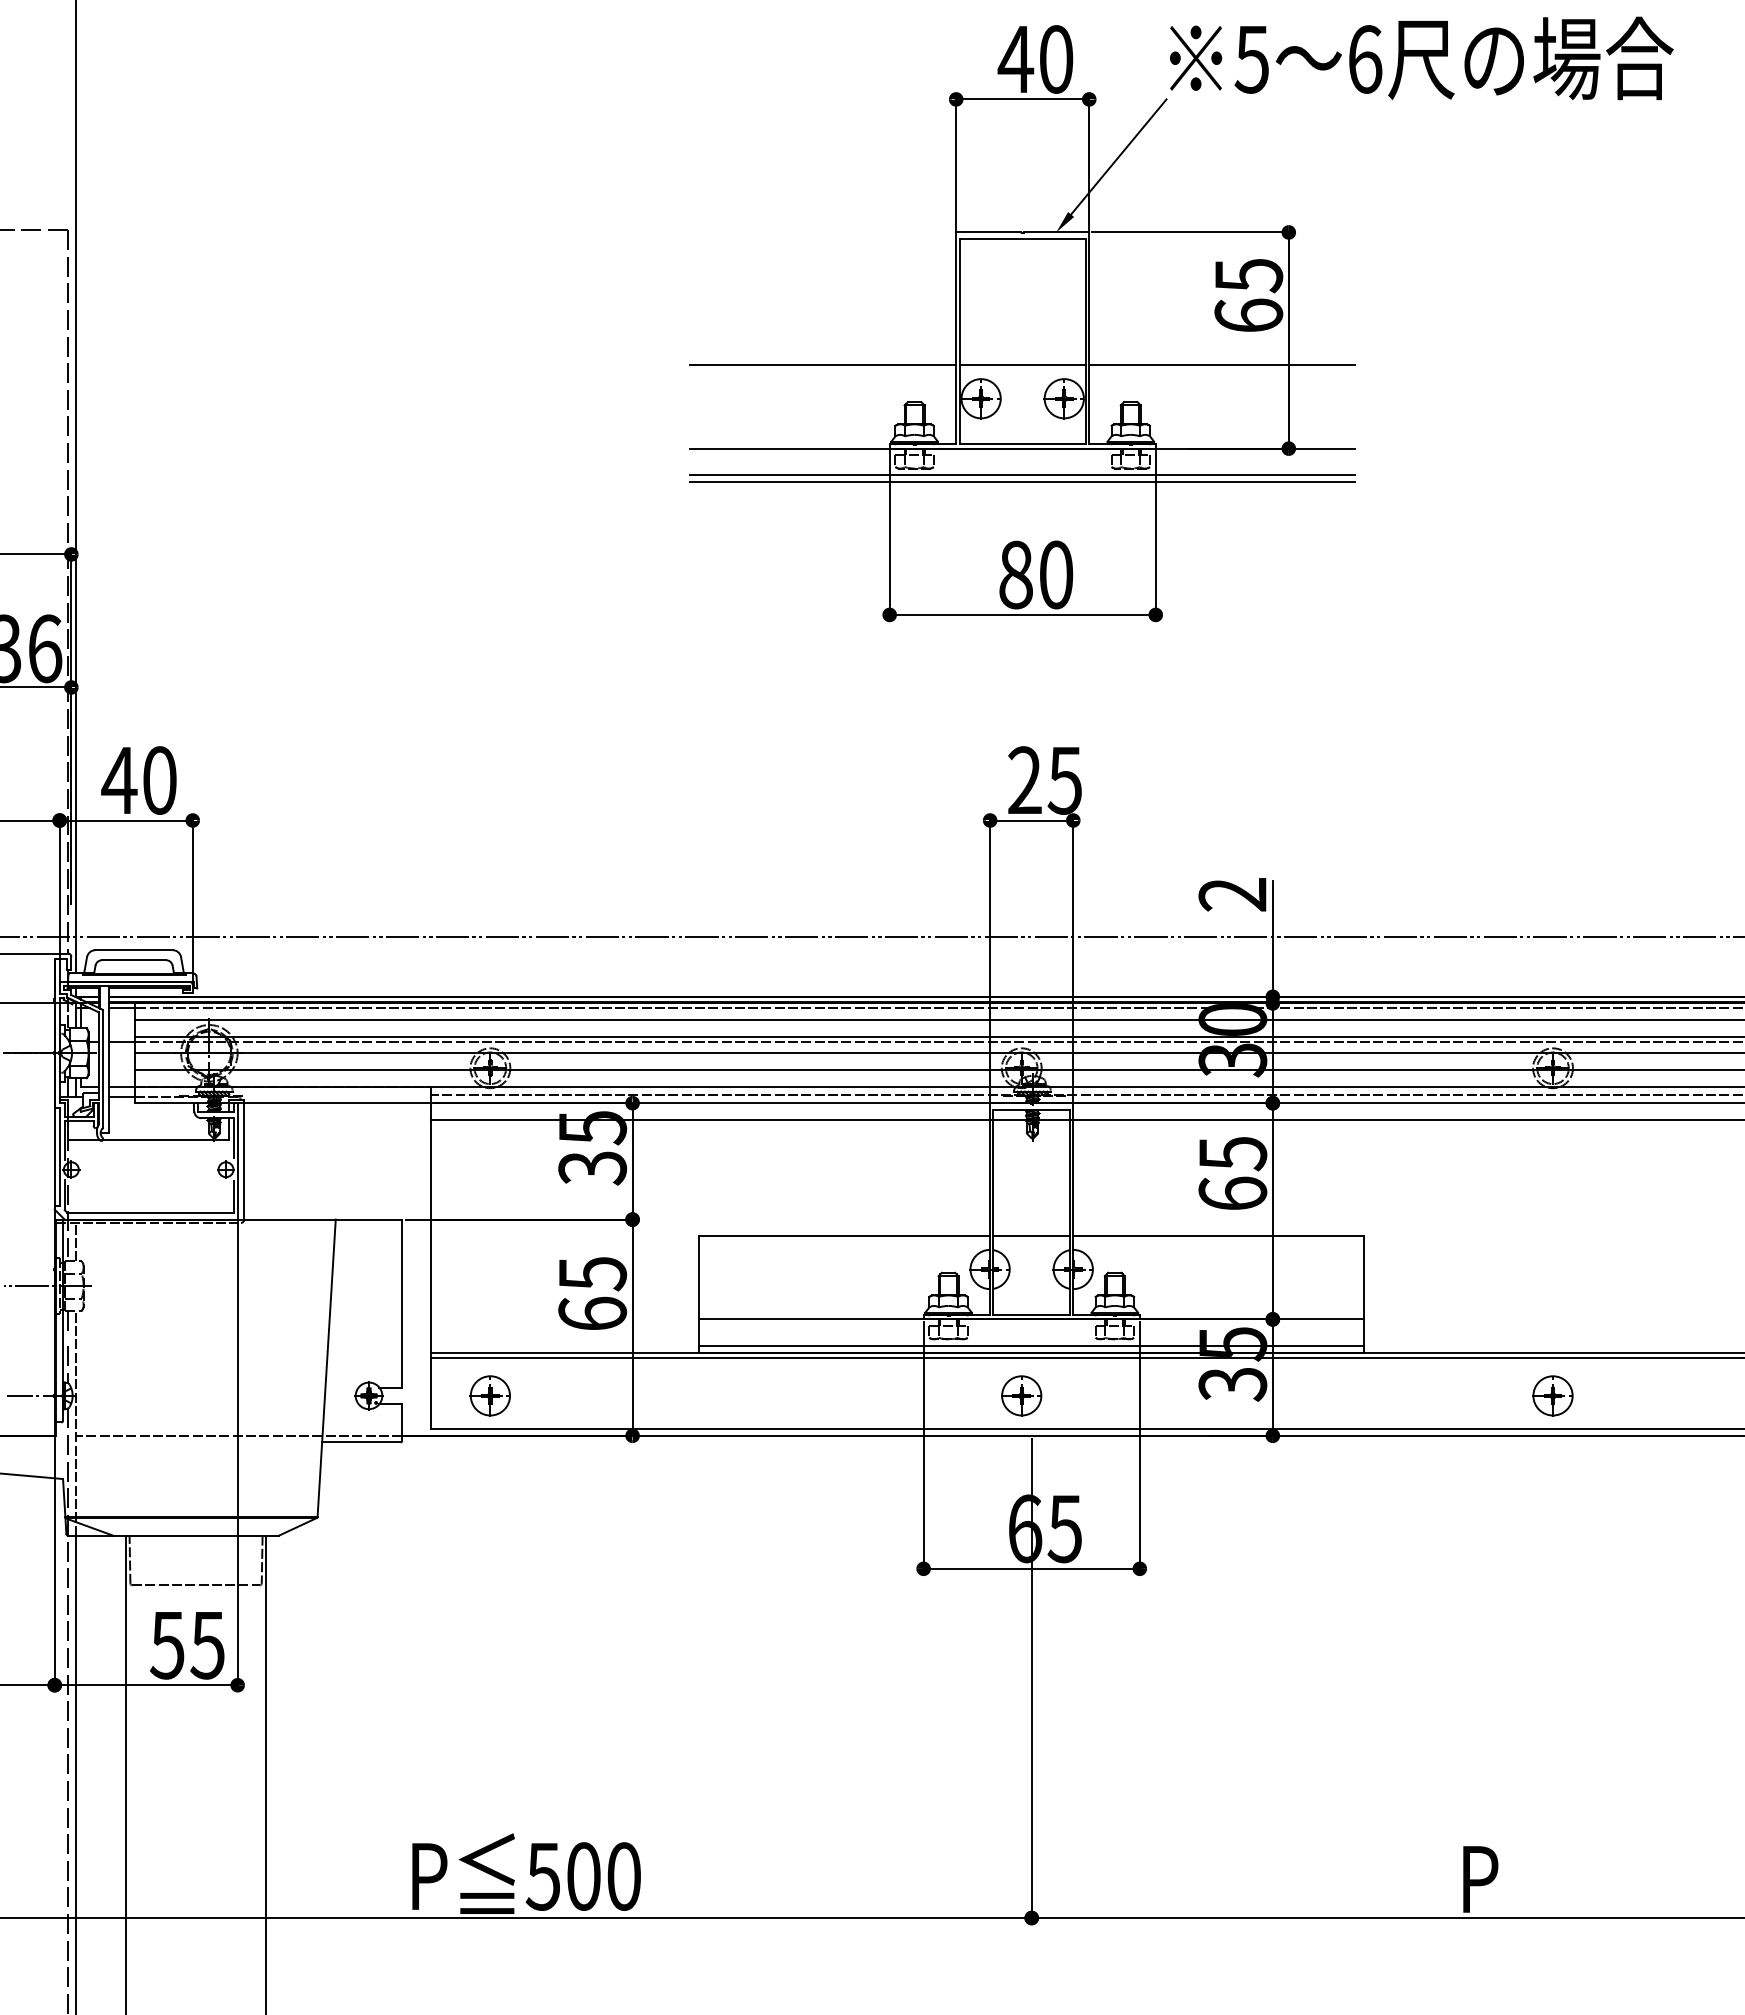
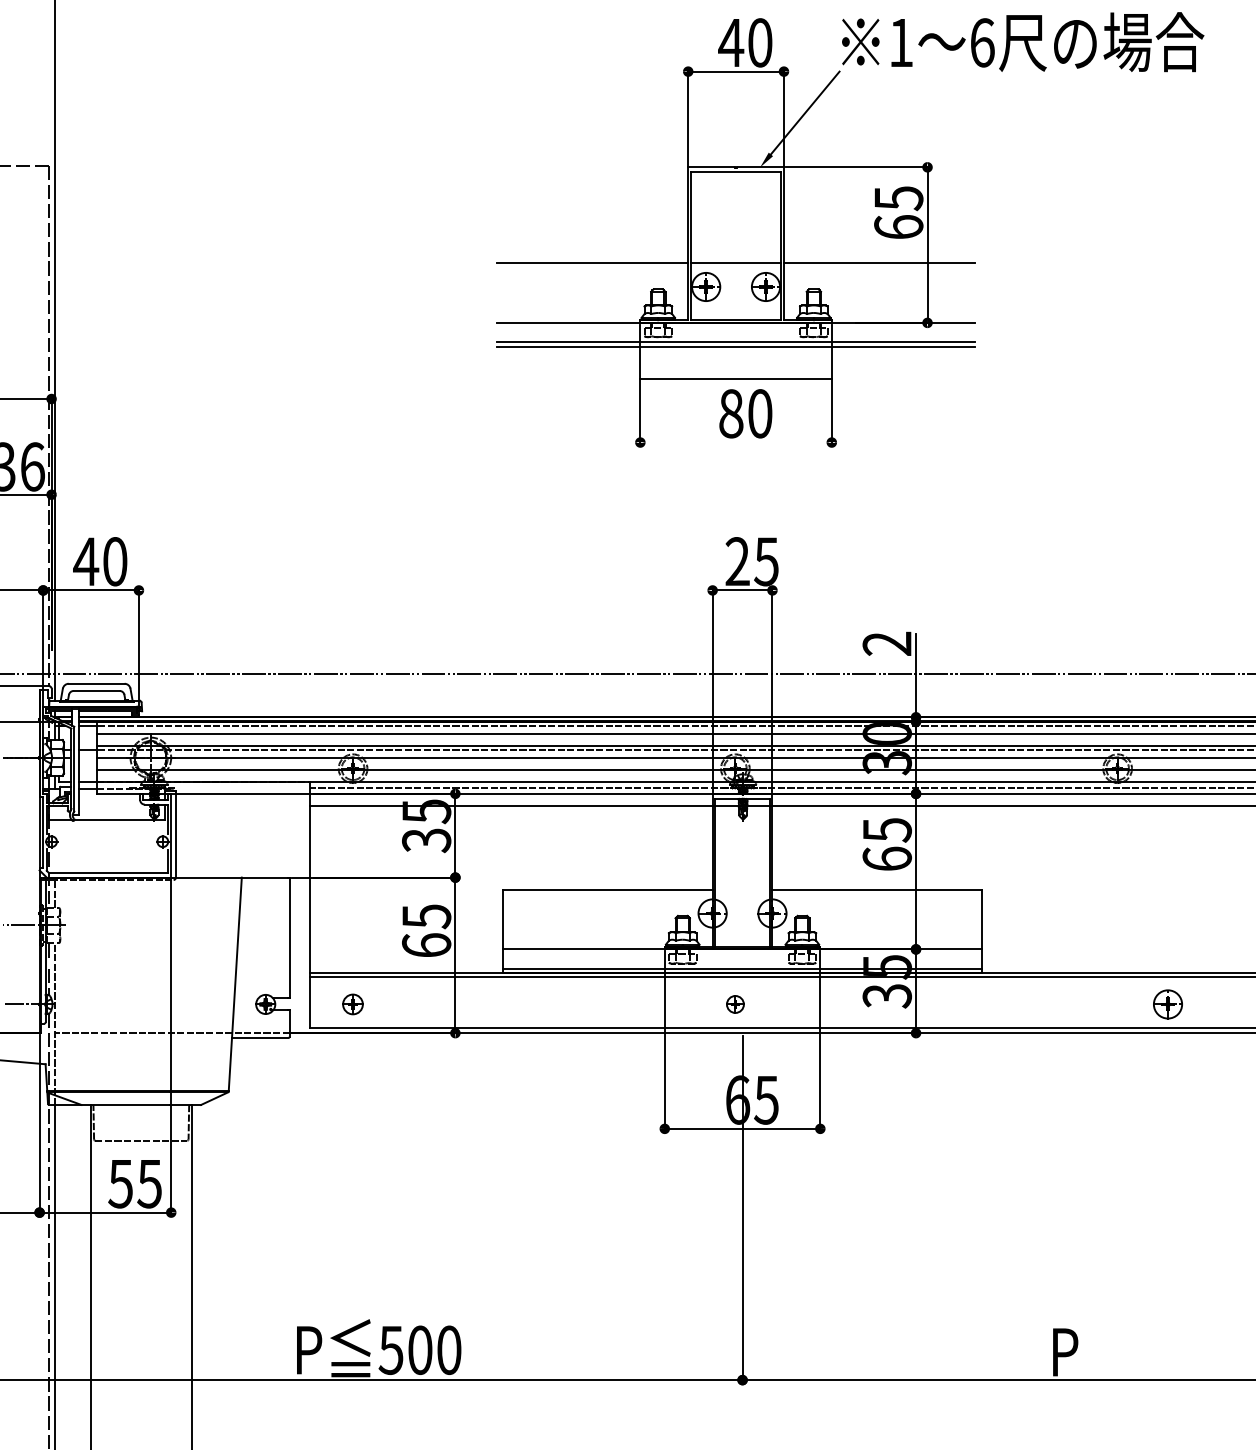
text: (1251, 59) -> (900, 42), 5 -> 1
line: (1022, 614) -> (735, 378), moved
line: (1031, 1236) -> (742, 889), removed
part: (489, 1395) -> (352, 1004), size x0.7
part: (1021, 1395) -> (735, 1004), size x0.6
part: (1552, 1395) -> (1167, 1004), moved

